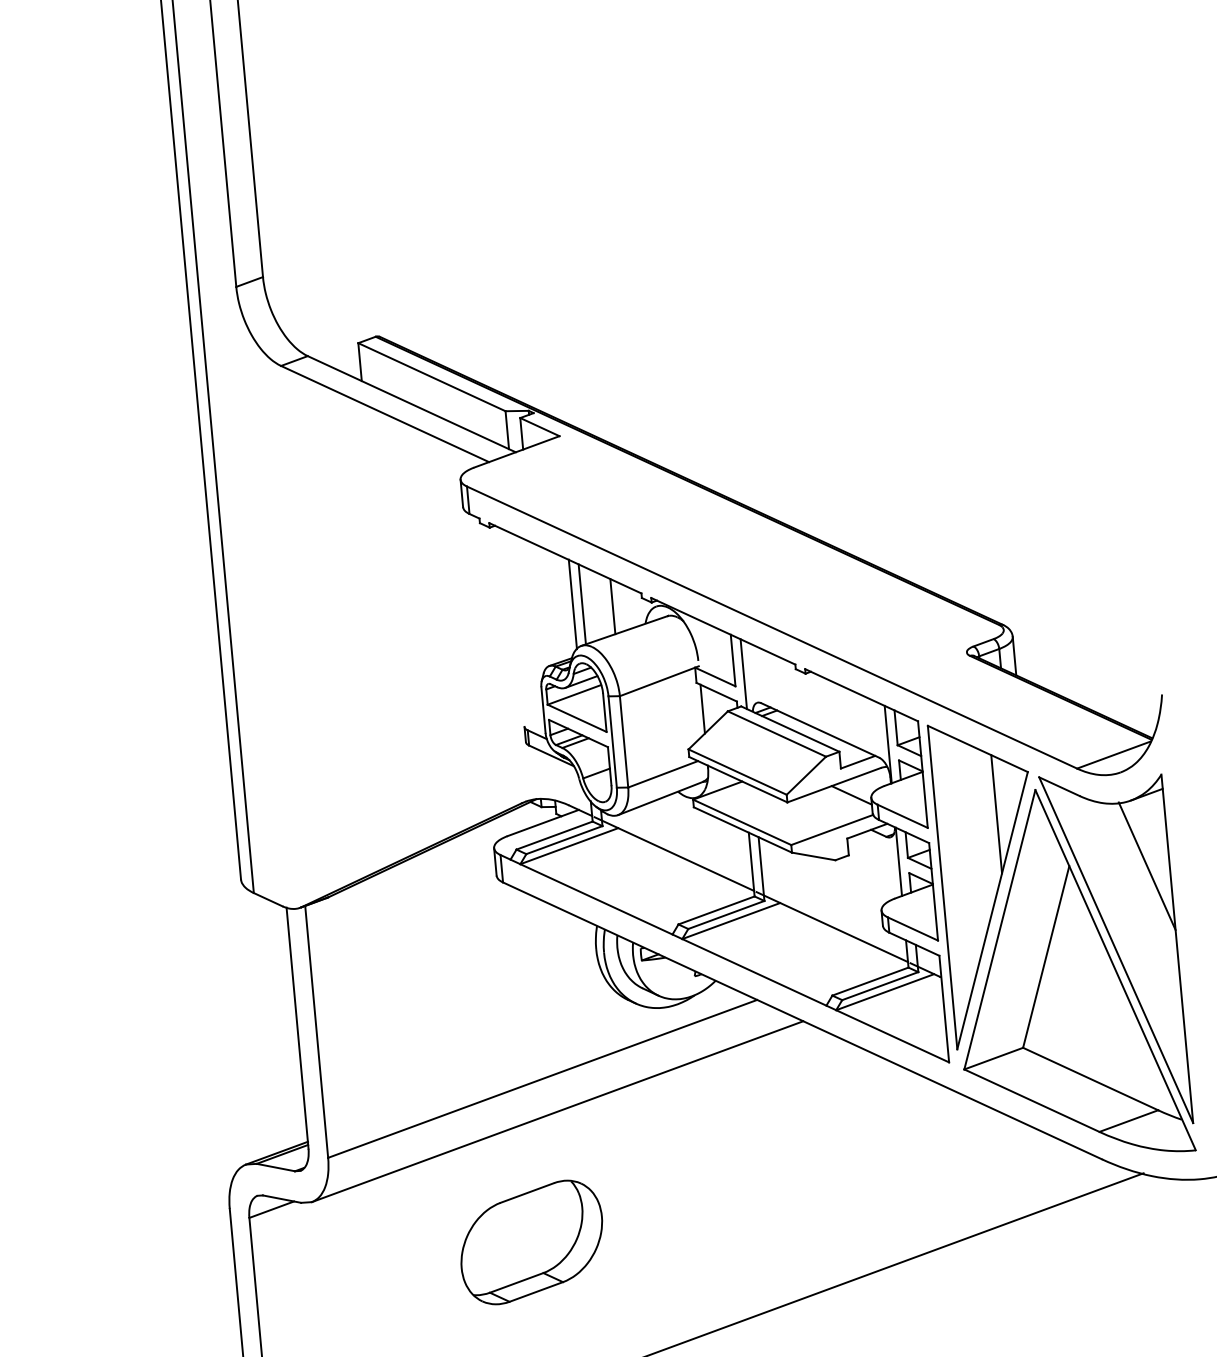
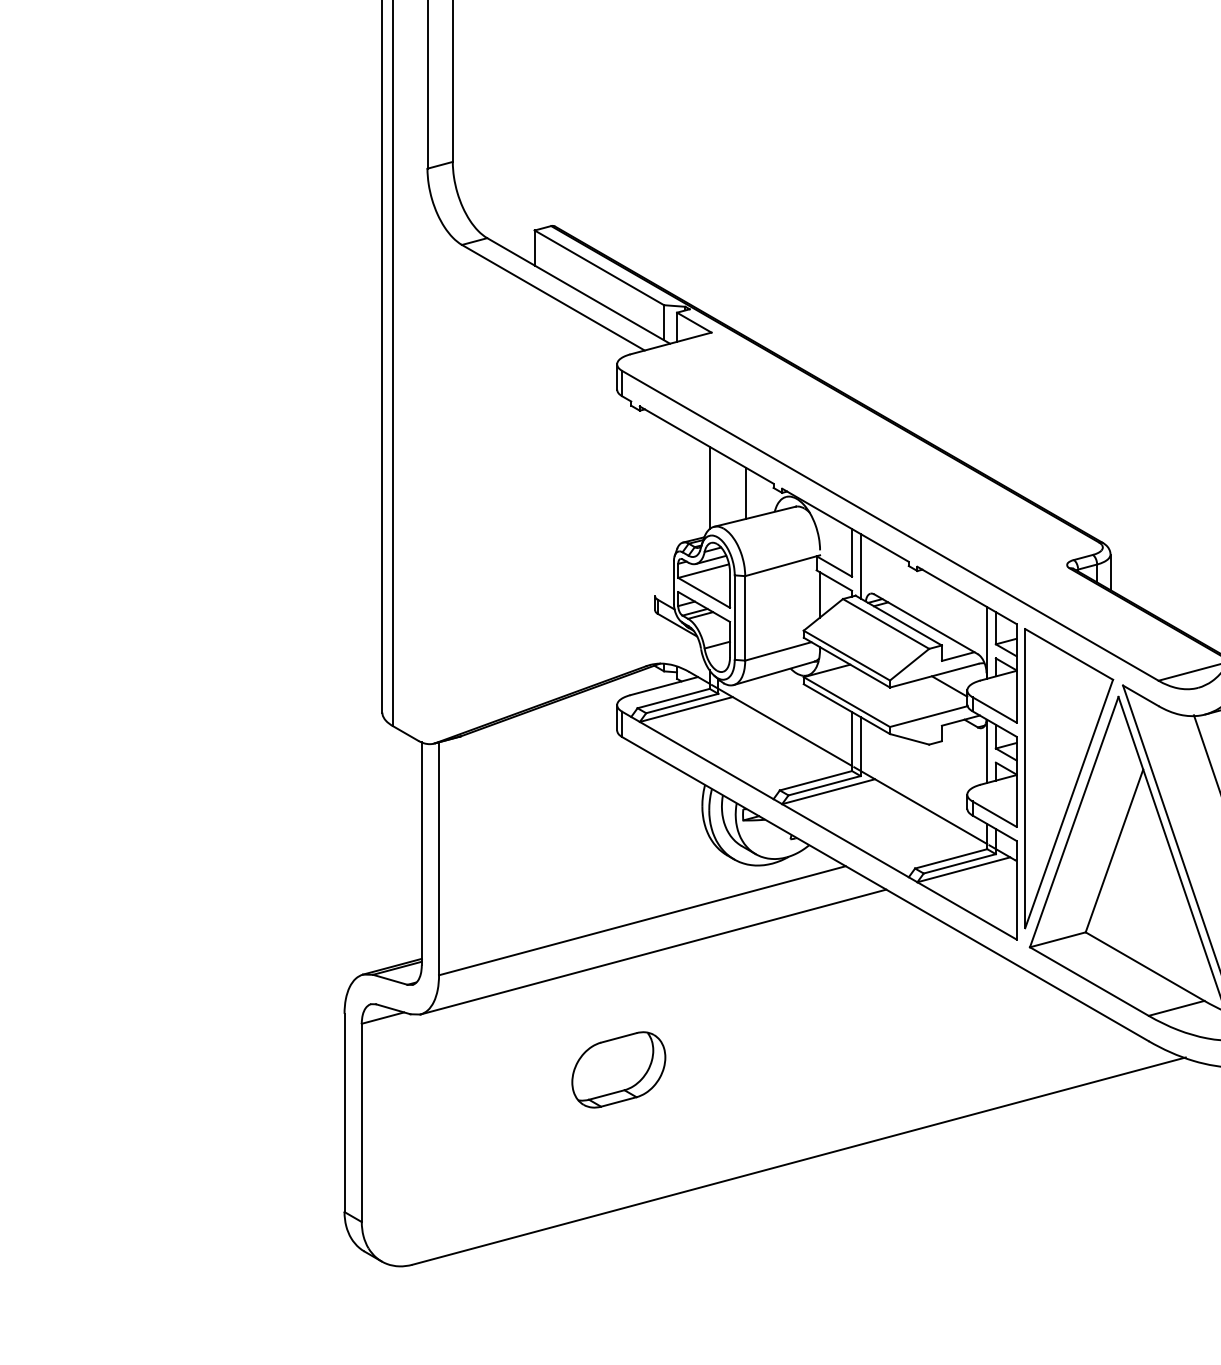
line: (582, 604) -> (718, 488), removed
line: (996, 813) -> (1080, 715), removed
part: (531, 1242) -> (618, 1069), size x0.7

